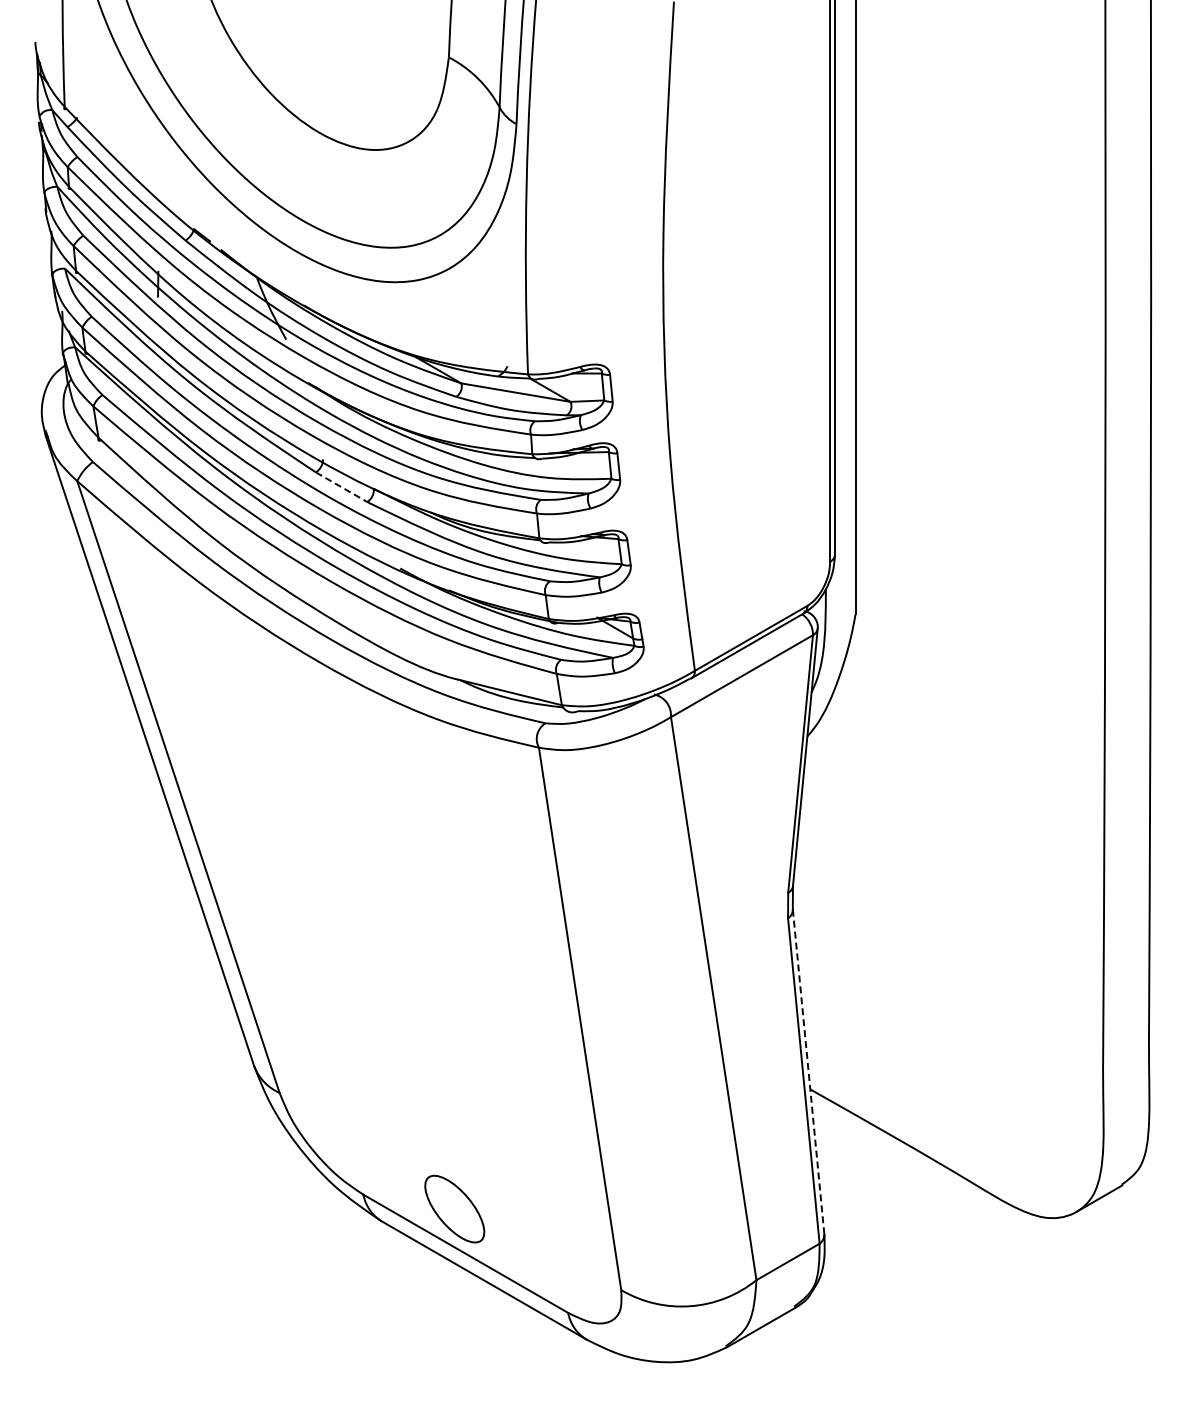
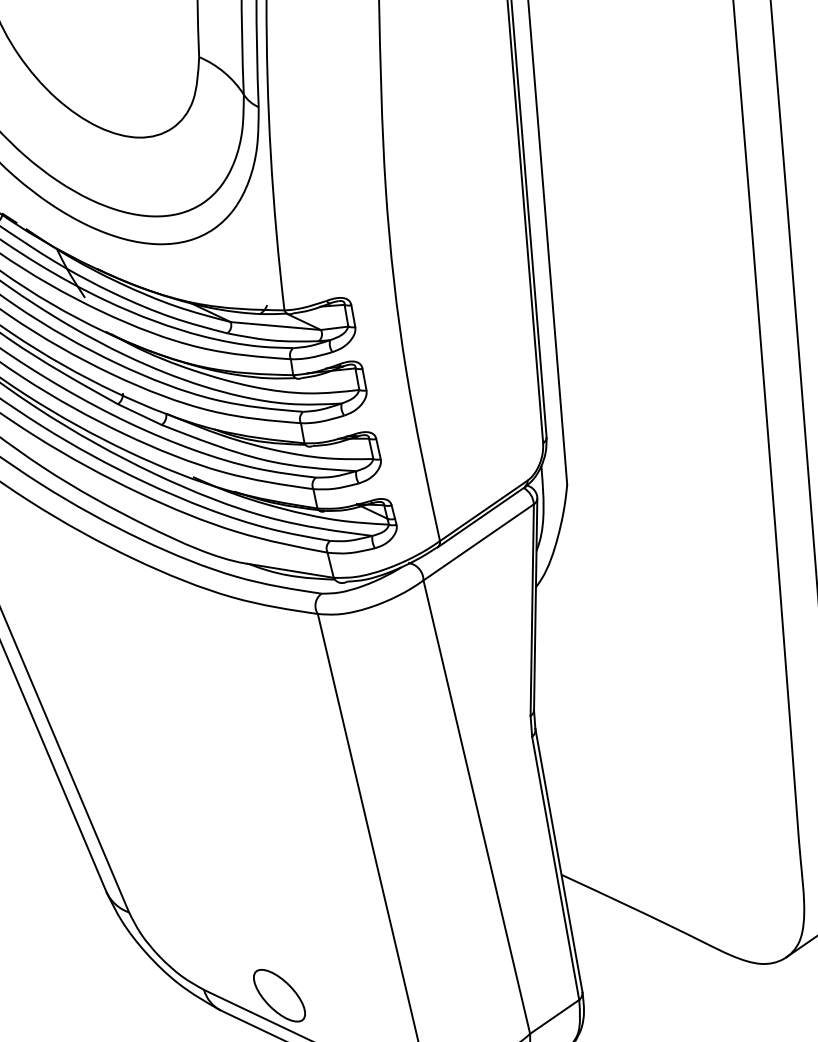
line: (341, 487) -> (139, 414), dashed -> solid
line: (808, 1071) -> (558, 860), dashed -> solid

